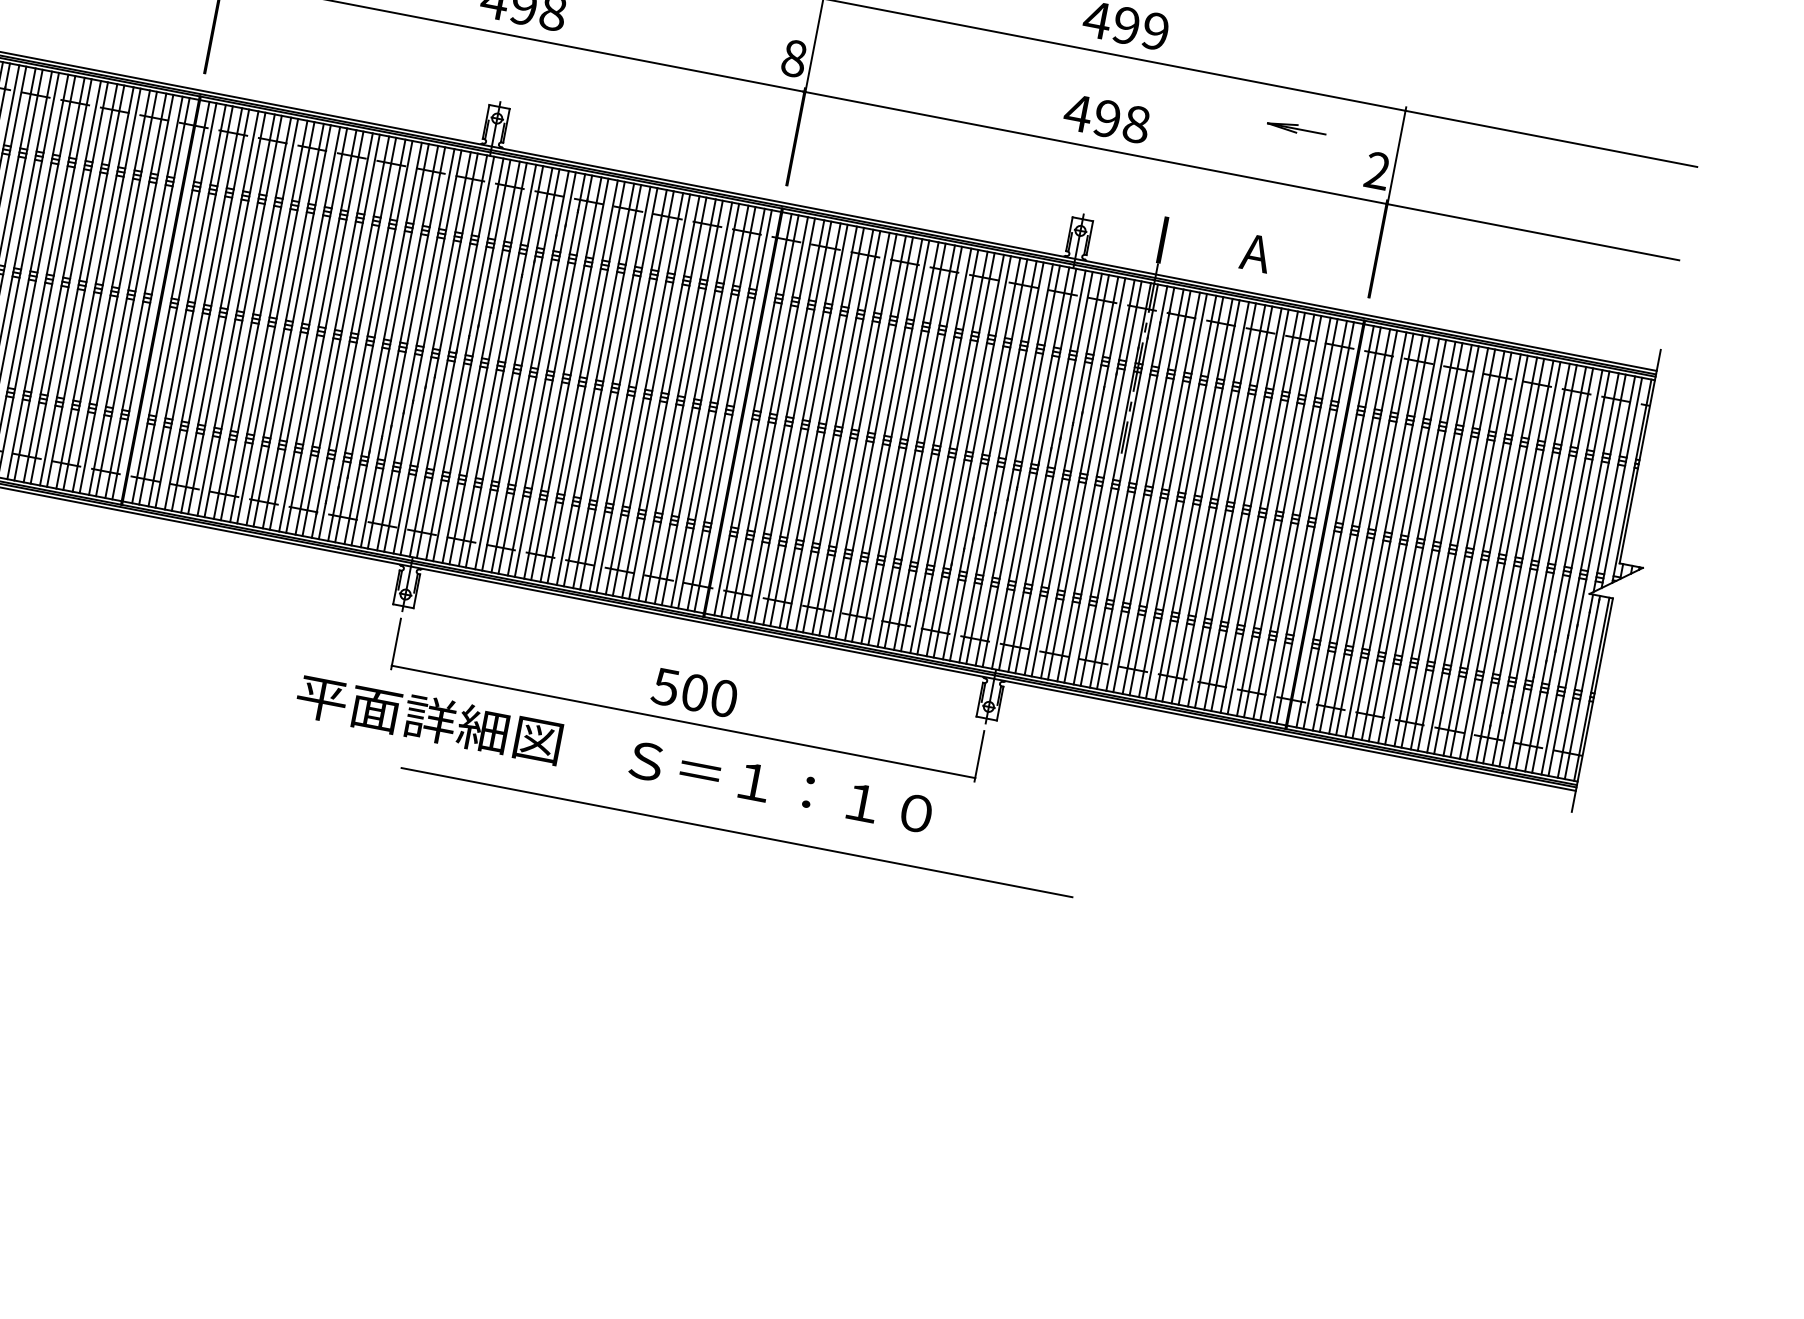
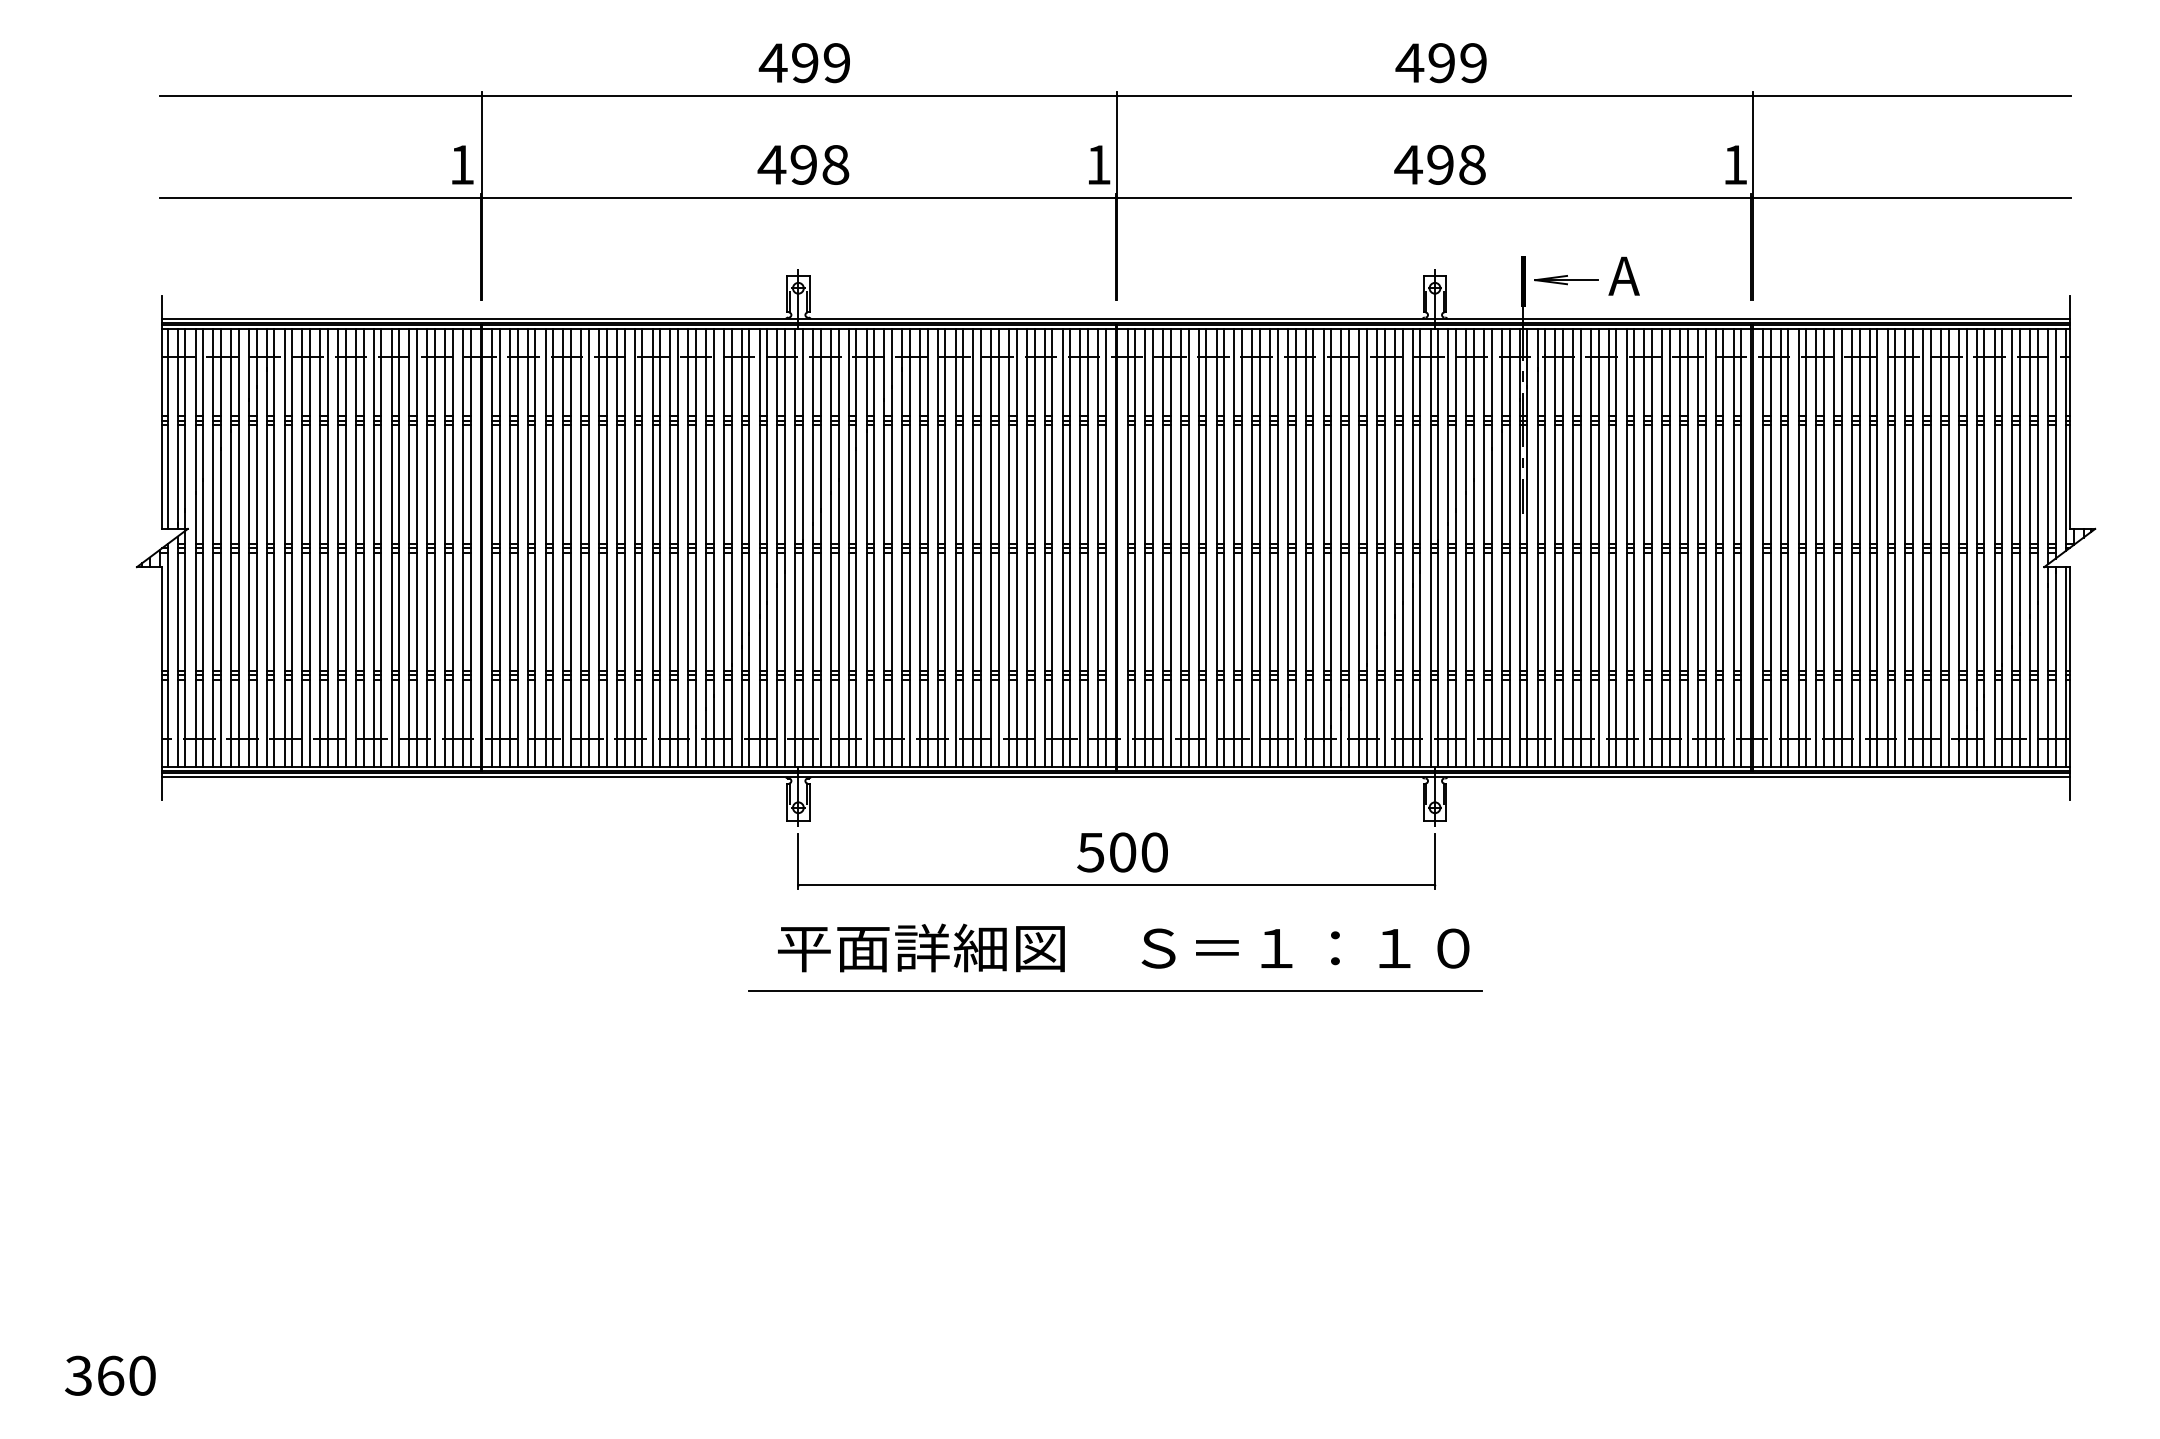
text: (794, 58) -> (1098, 164), 8 -> 1
part: (1296, 129) -> (1566, 280), moved
text: (1377, 170) -> (1735, 164), 2 -> 1
text: (614, 754) -> (1123, 947), moved
line: (737, 832) -> (1115, 990), moved

